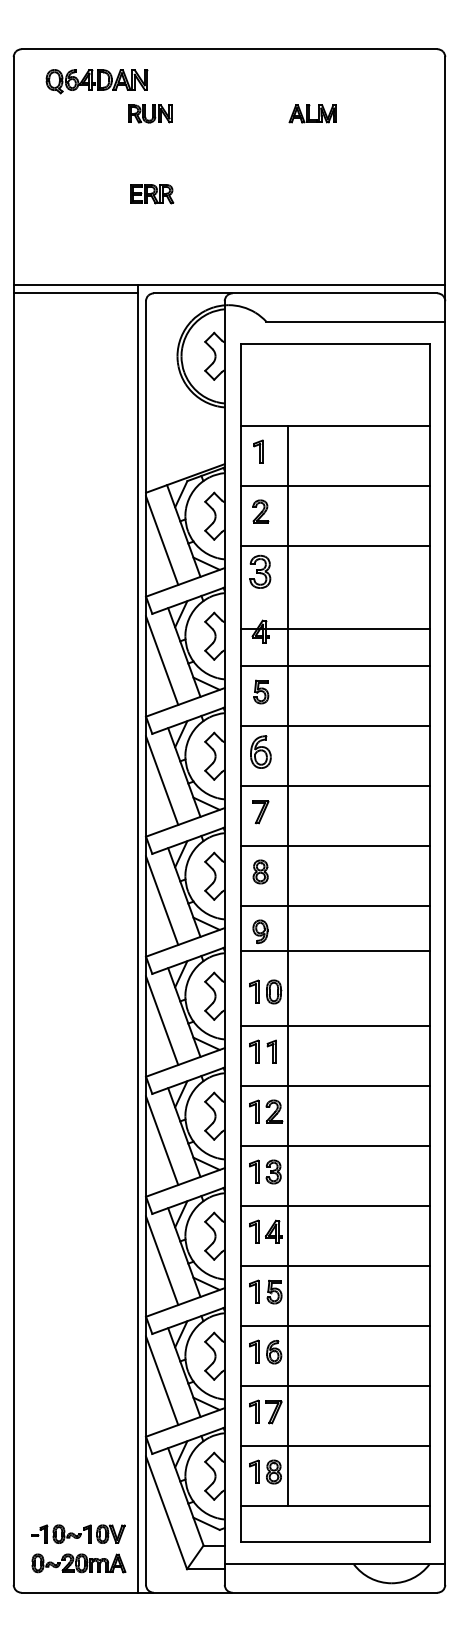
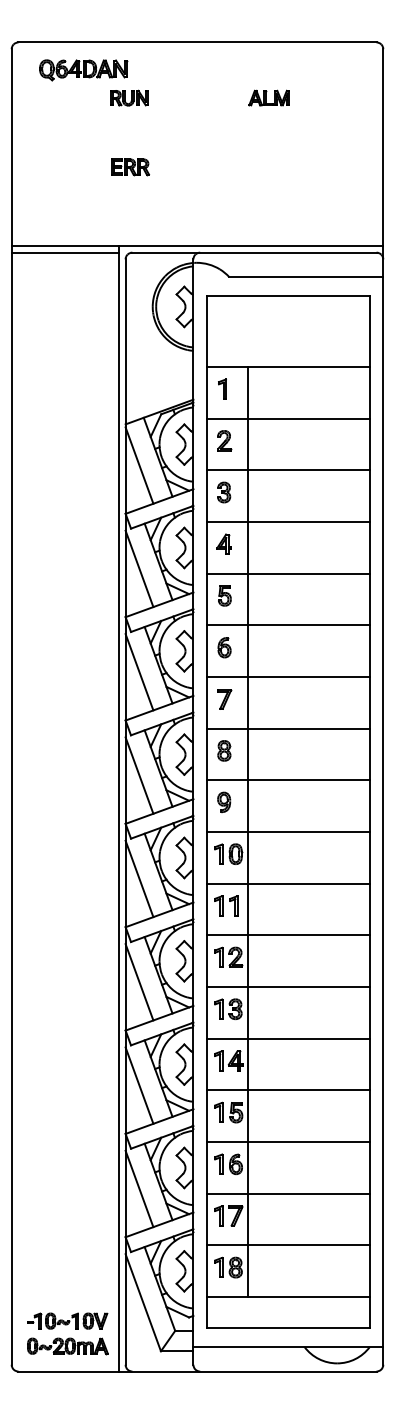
part: (260, 571) -> (224, 492), size x0.71
line: (334, 629) -> (287, 522), moved
part: (260, 751) -> (224, 647), size x0.71
line: (334, 951) -> (287, 832), moved

